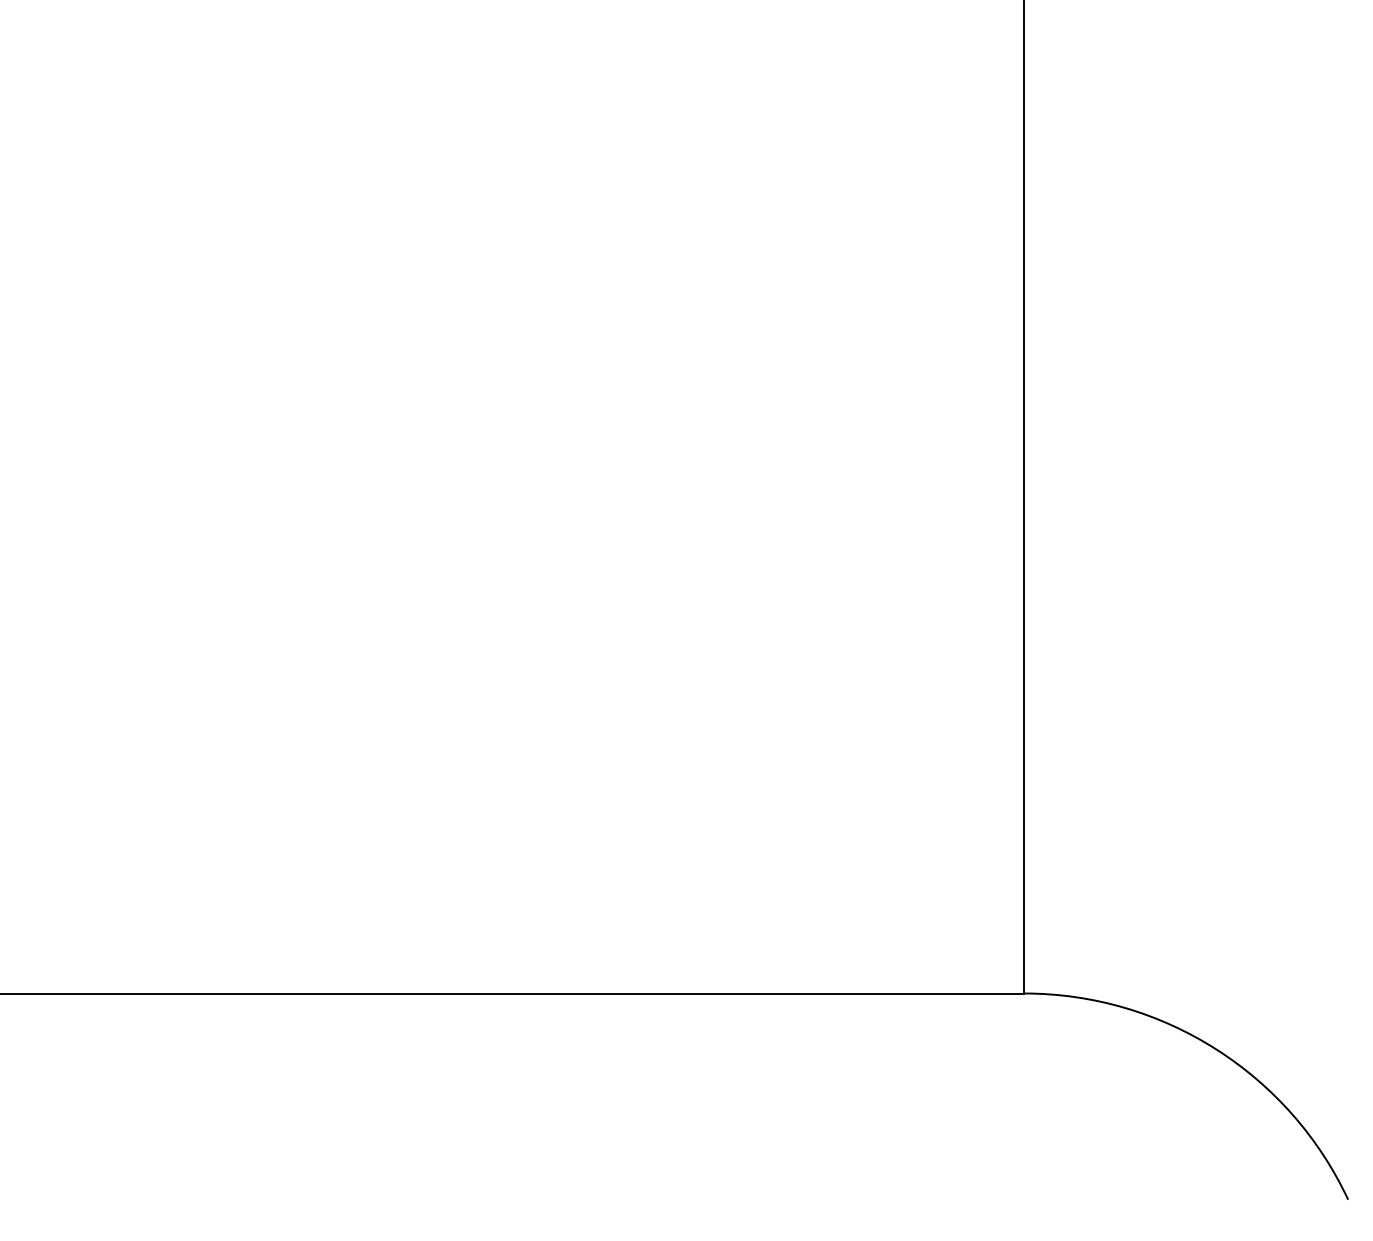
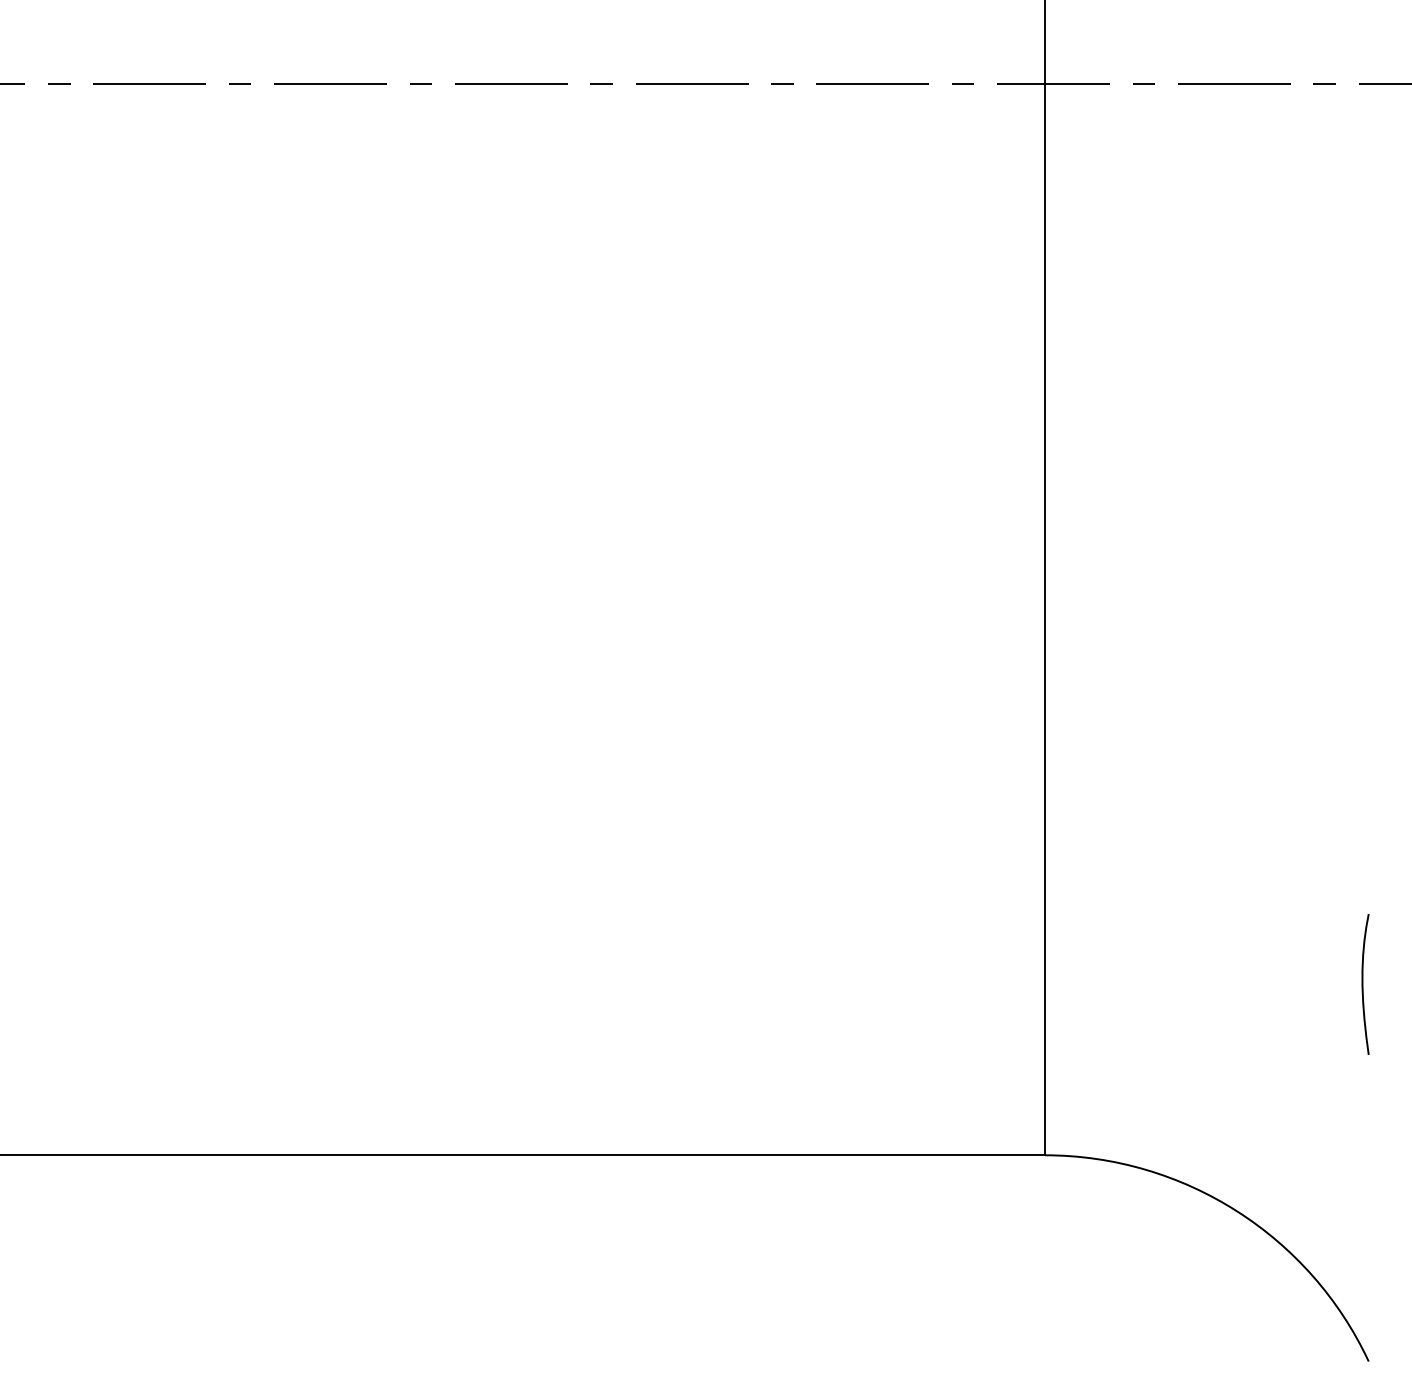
curve: (1342, 822) -> (1363, 984), added

